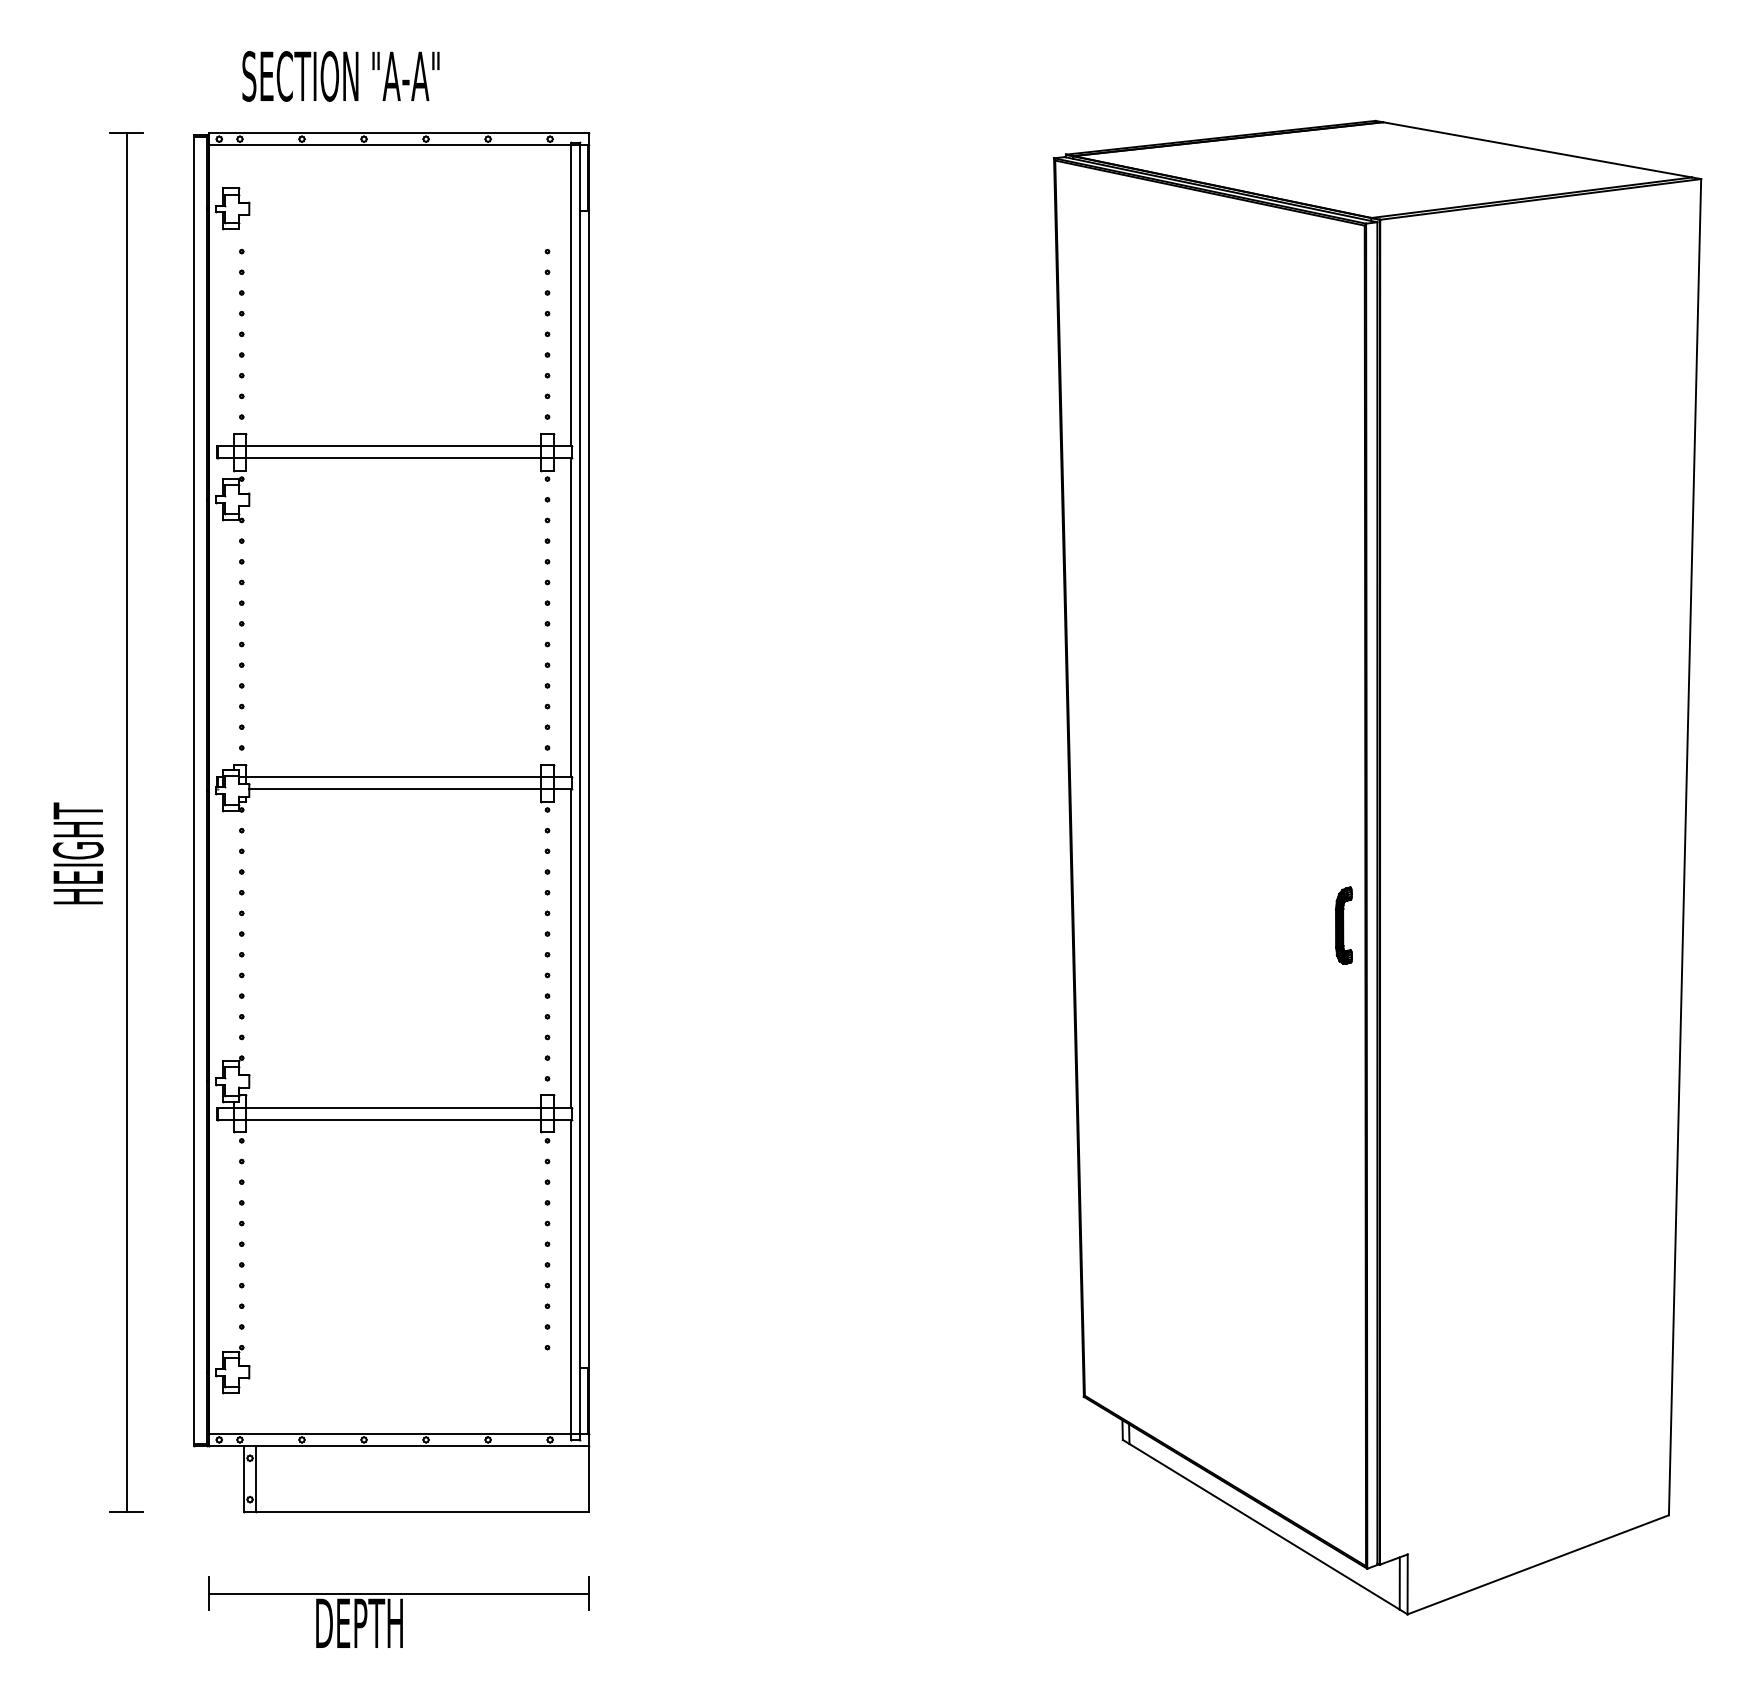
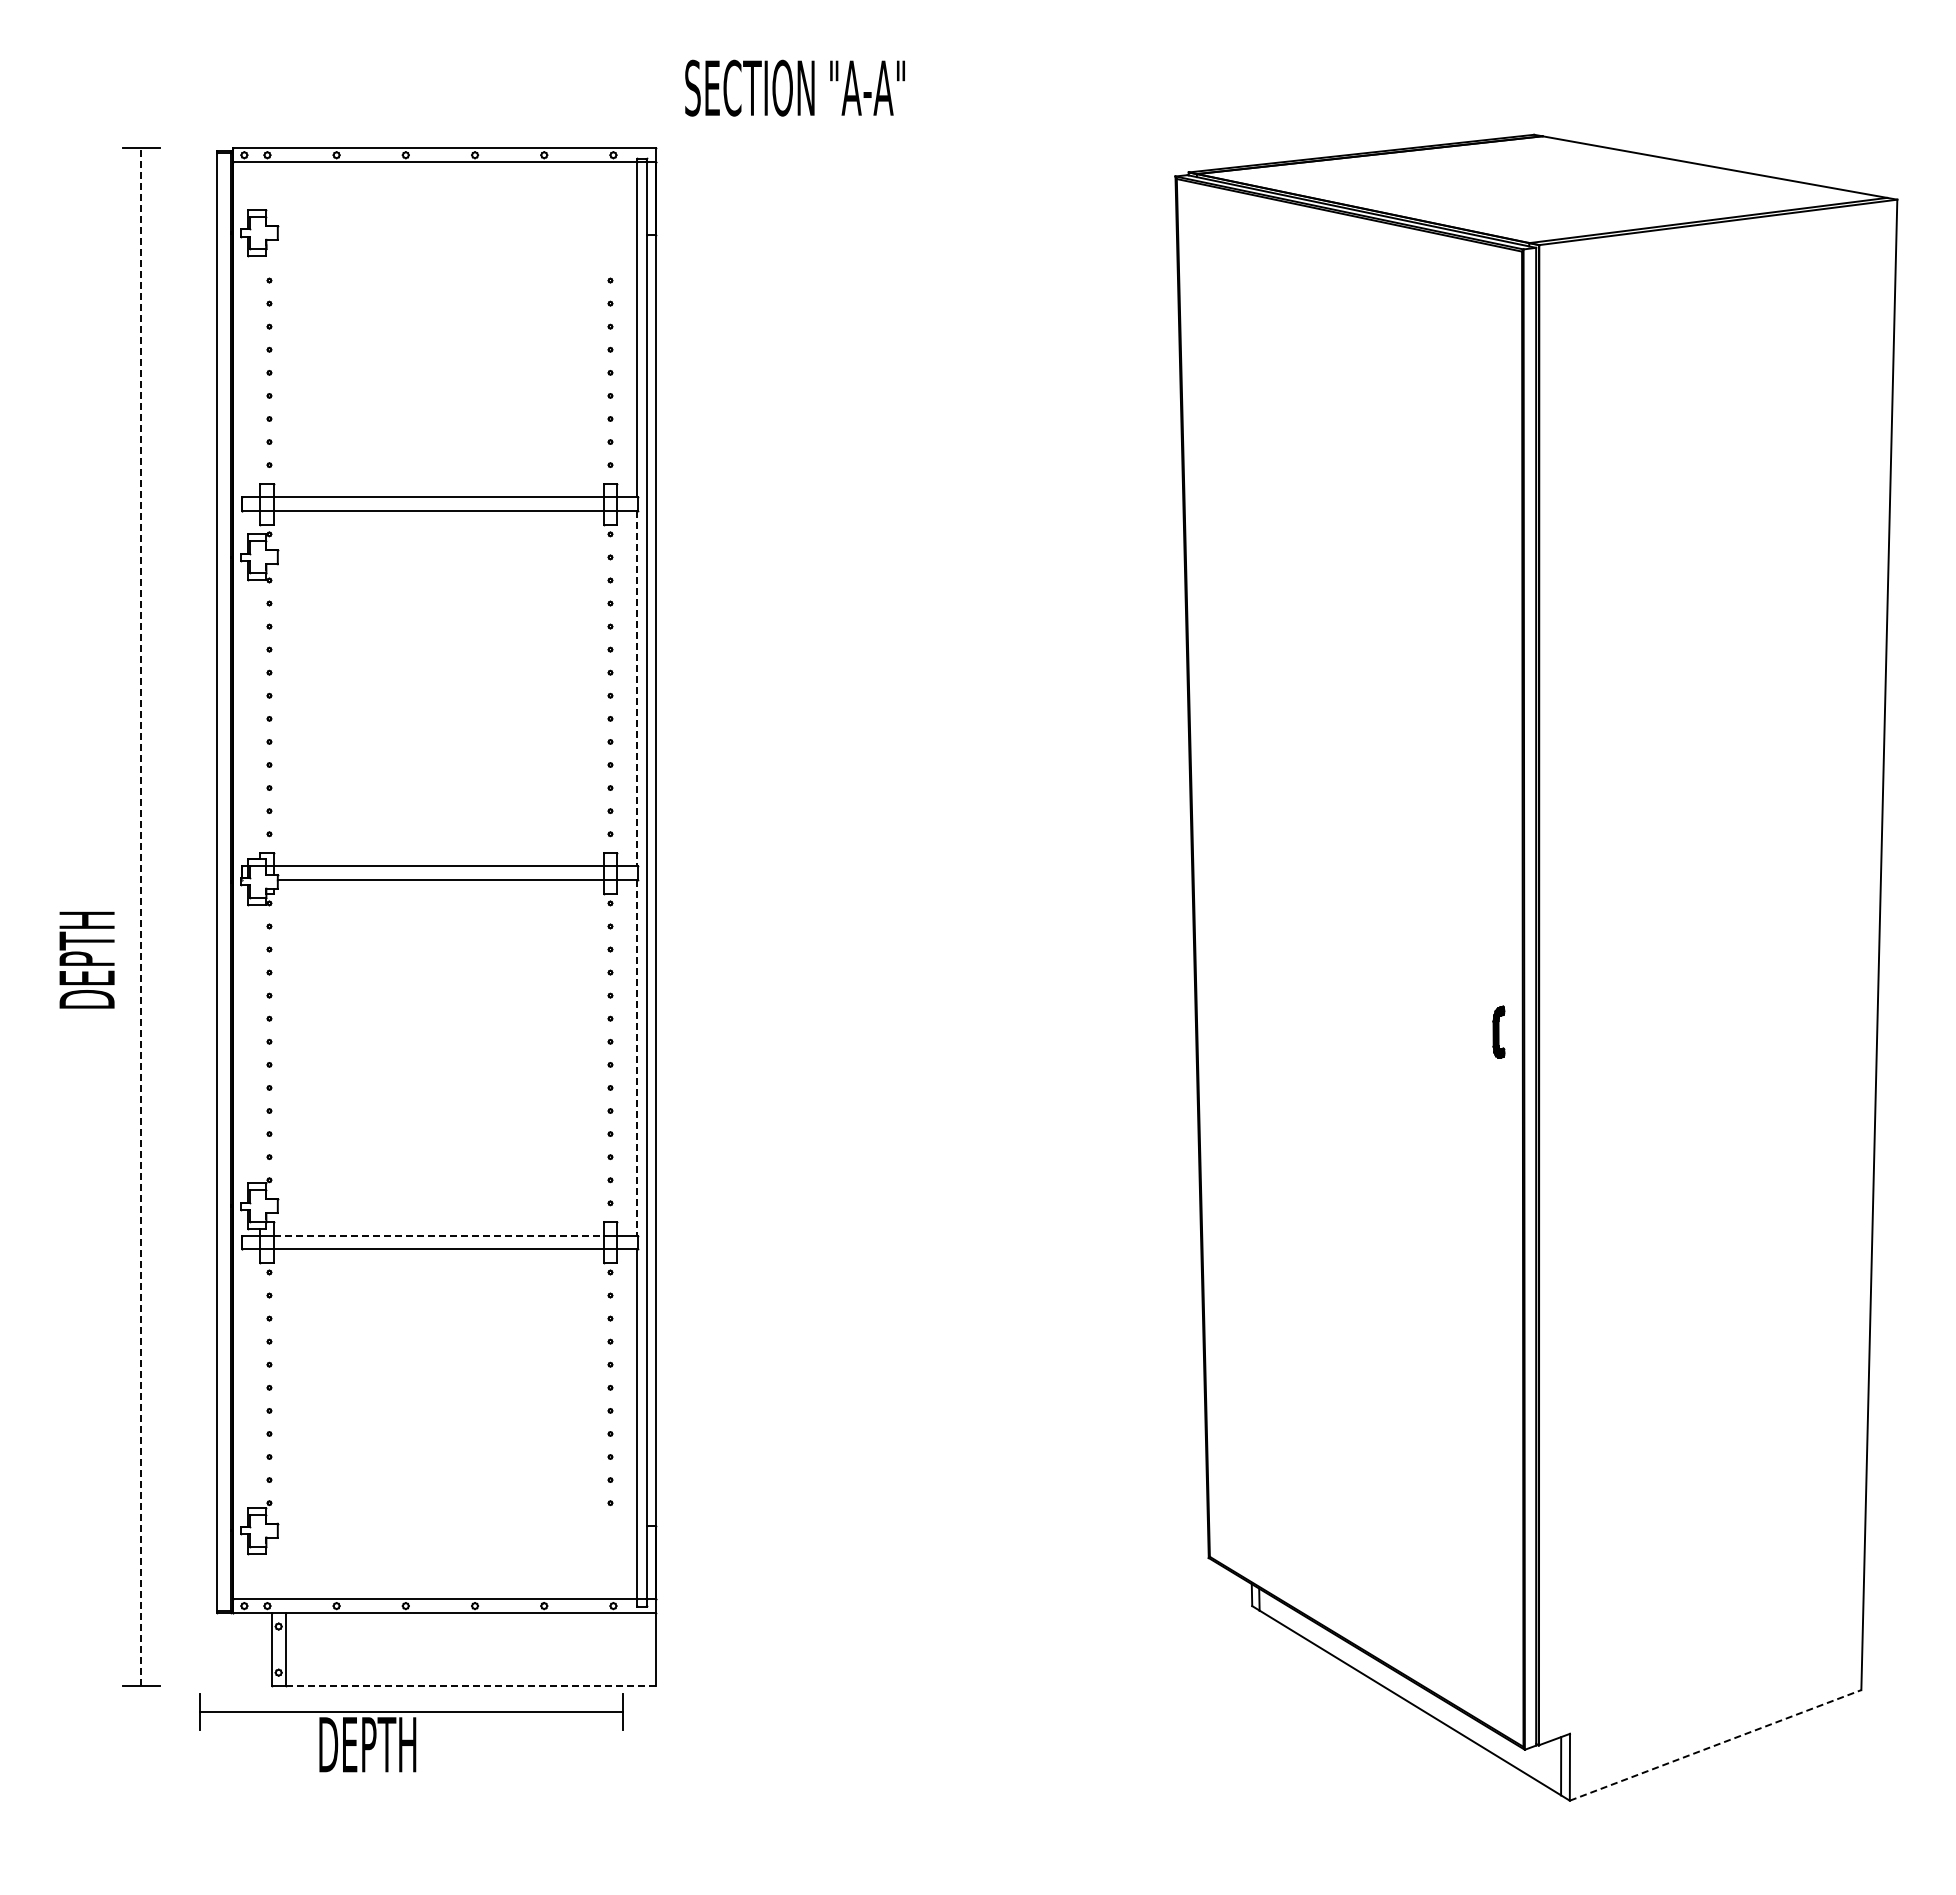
text: (340, 75) -> (794, 87), moved
line: (570, 617) -> (636, 688), solid -> dashed
line: (127, 821) -> (141, 916), solid -> dashed
text: (77, 852) -> (86, 950), HEIGHT -> DEPTH
part: (1343, 924) -> (1498, 1031), size x0.6
line: (570, 948) -> (636, 1057), solid -> dashed
line: (393, 1107) -> (438, 1235), solid -> dashed
line: (422, 1512) -> (471, 1686), solid -> dashed
line: (1538, 1564) -> (1715, 1745), solid -> dashed
part: (398, 1612) -> (411, 1732), moved

